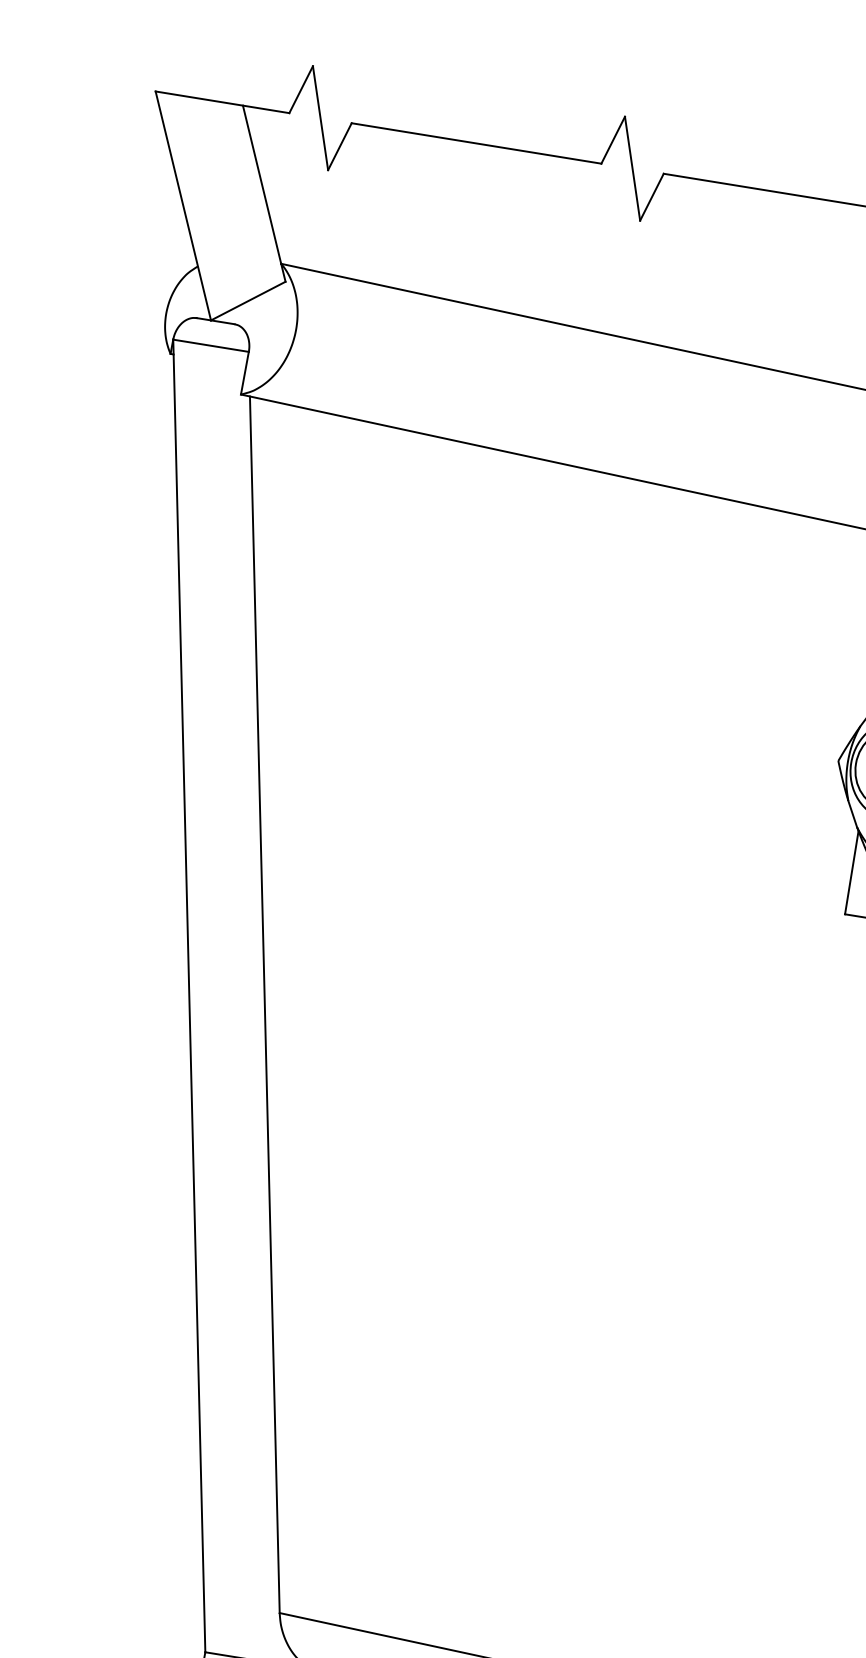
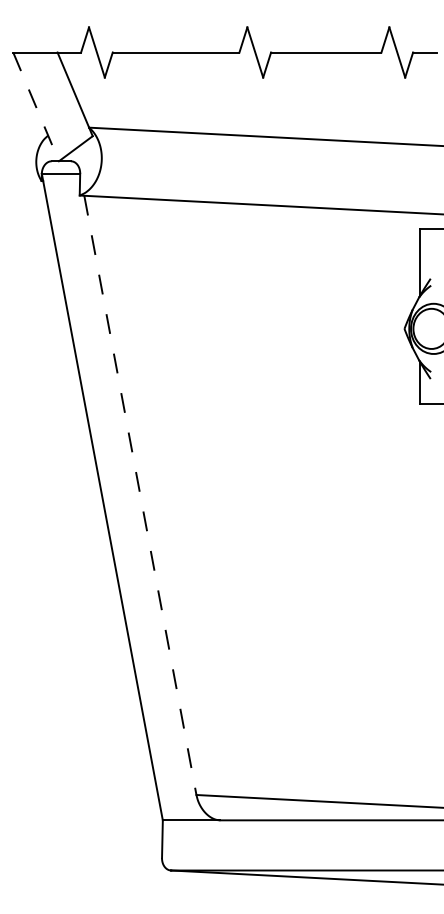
line: (184, 205) -> (36, 106), solid -> dashed
line: (264, 1005) -> (140, 495), solid -> dashed

